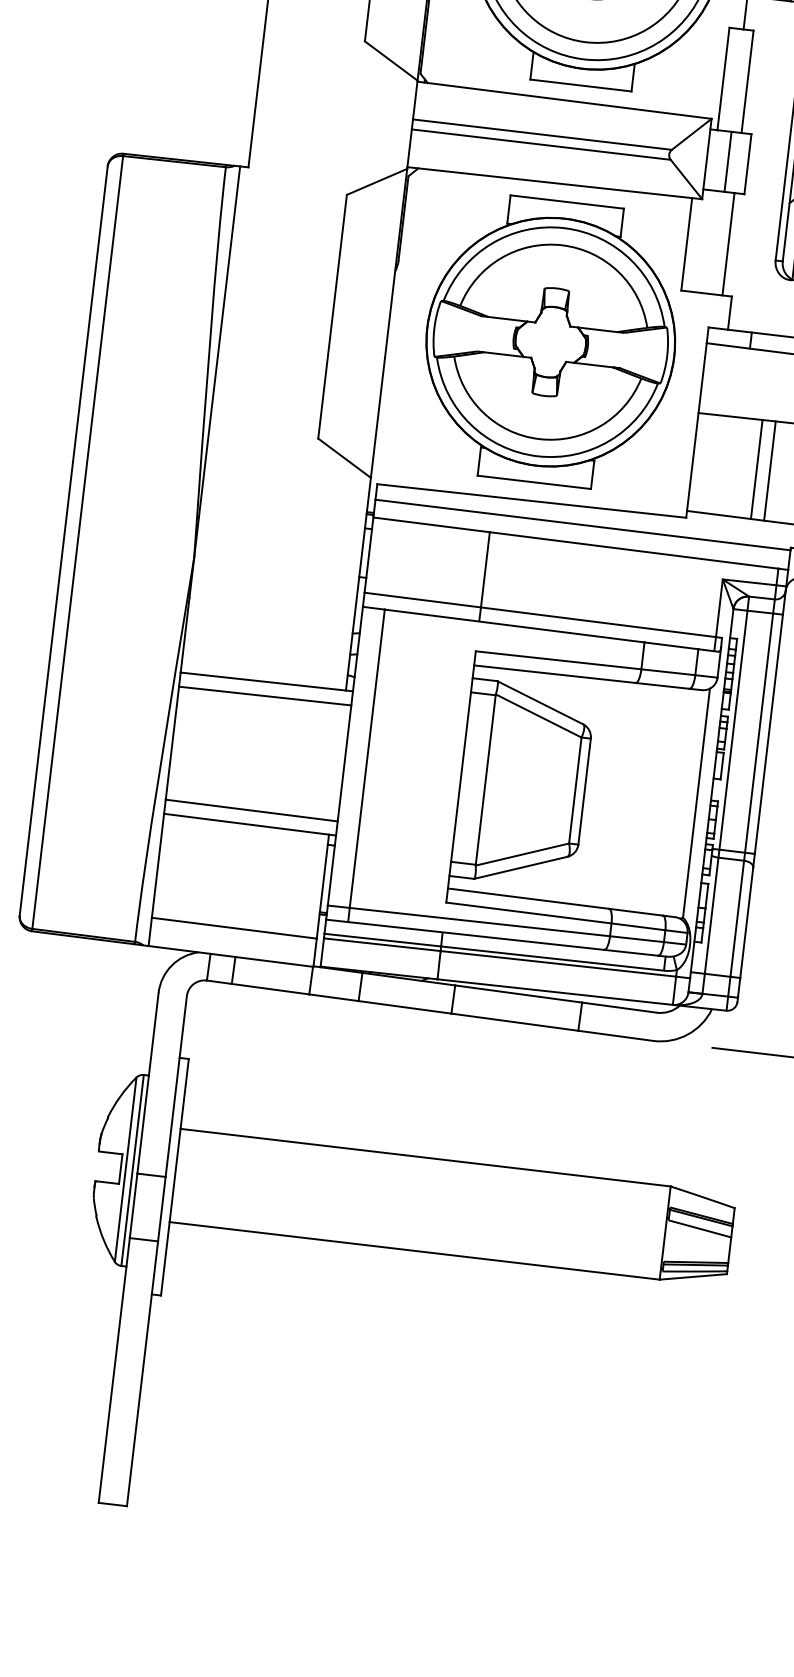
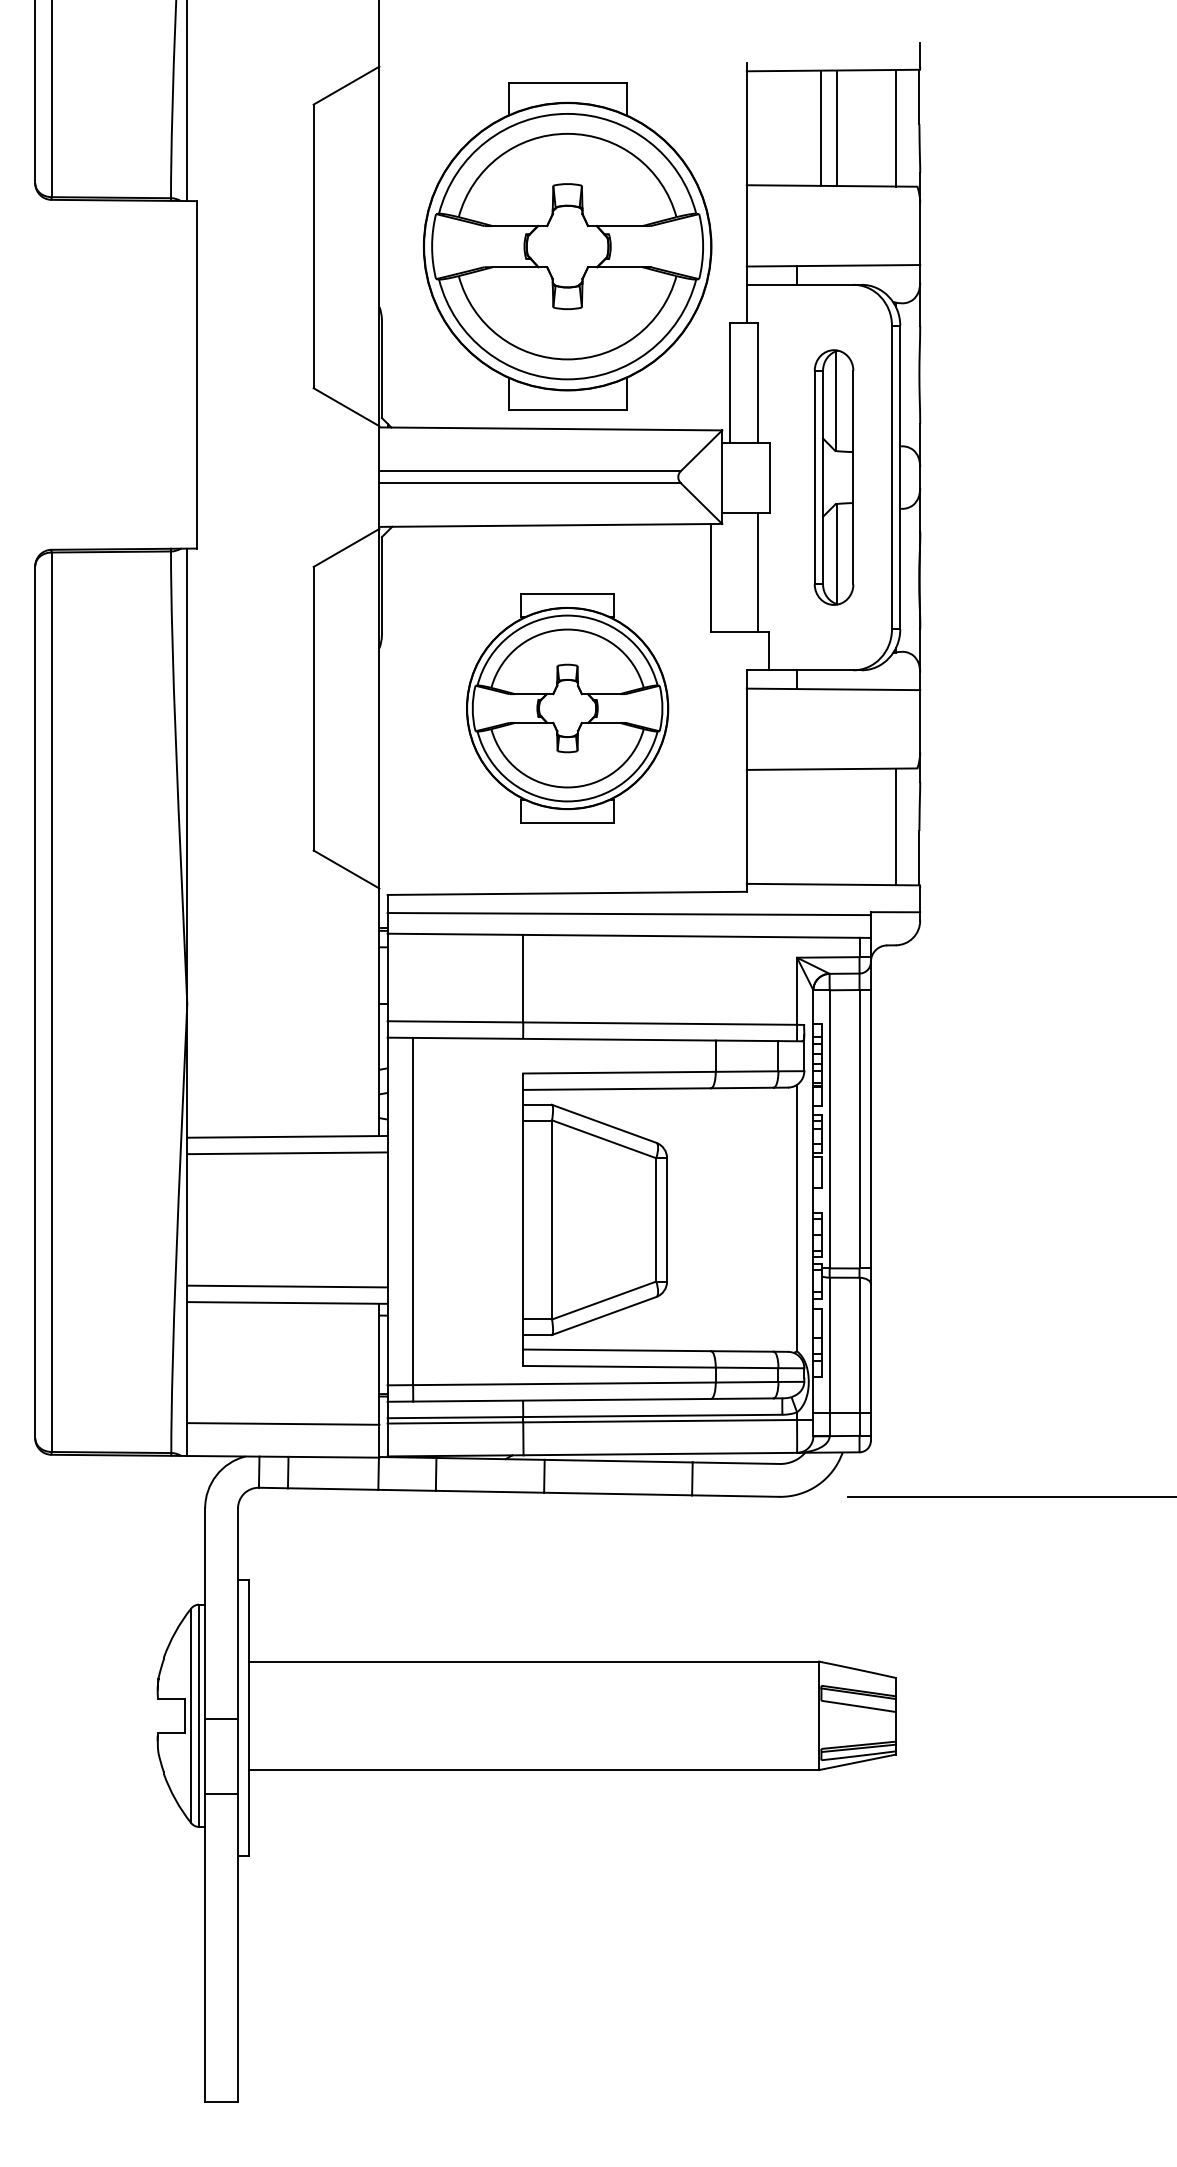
line: (727, 161) -> (746, 477), removed
part: (550, 342) -> (567, 708), size x0.7
line: (757, 469) -> (821, 826), removed
line: (769, 470) -> (836, 826), removed

